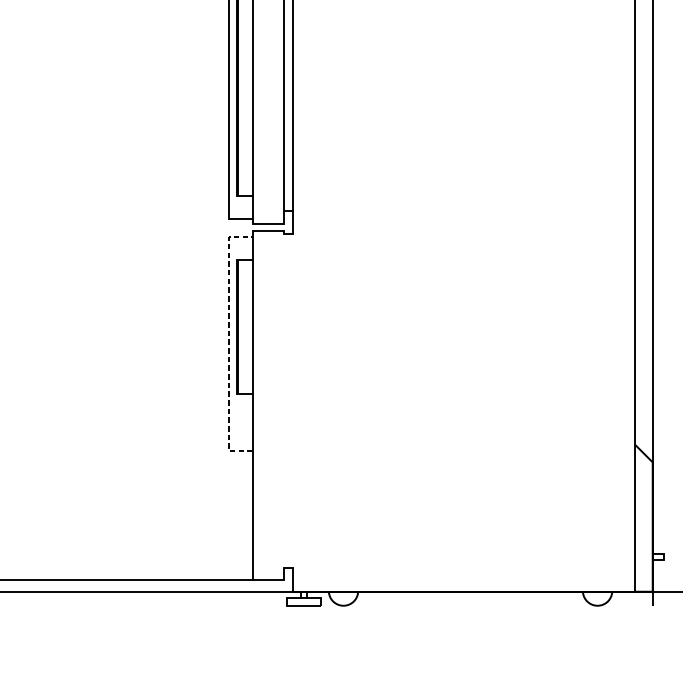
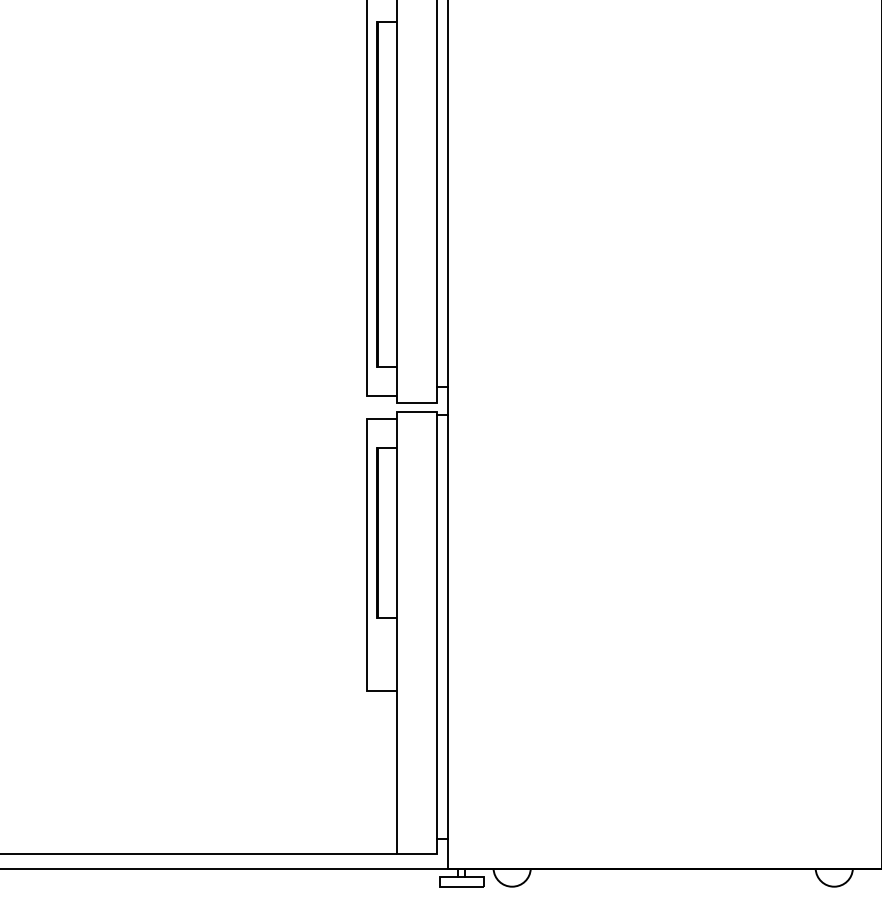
line: (229, 343) -> (367, 554), dashed -> solid
line: (284, 400) -> (437, 626), added
line: (293, 400) -> (448, 626), added

